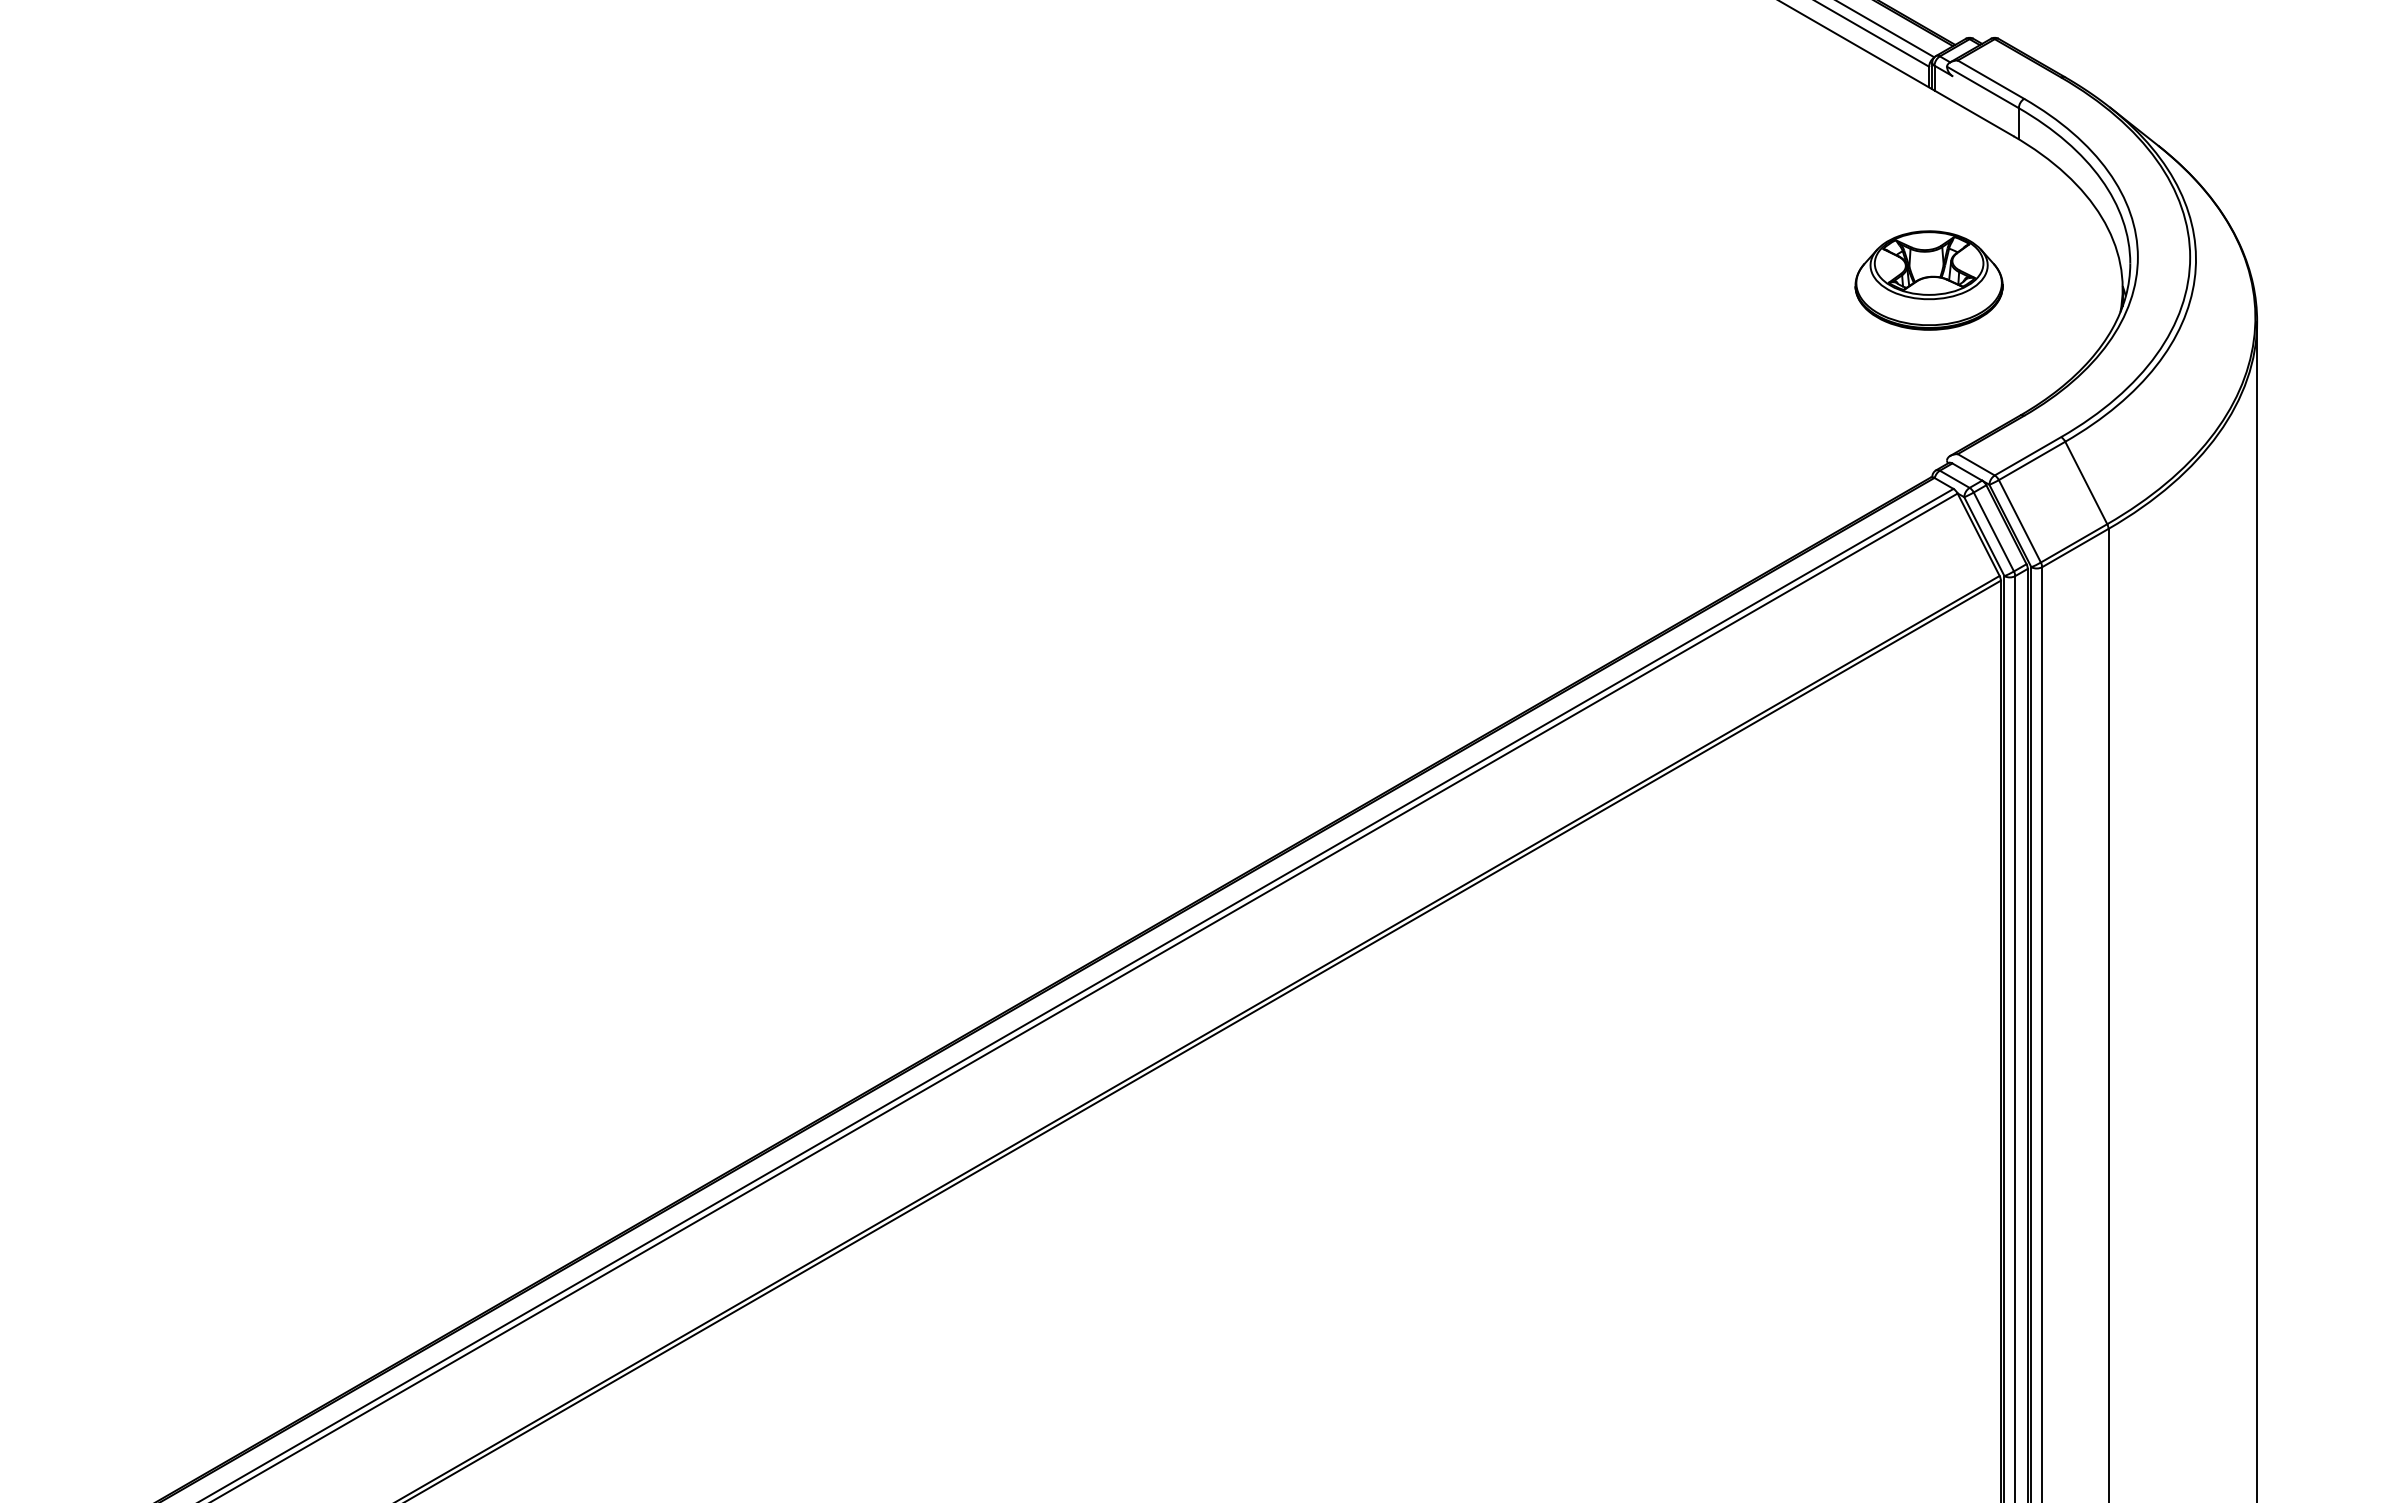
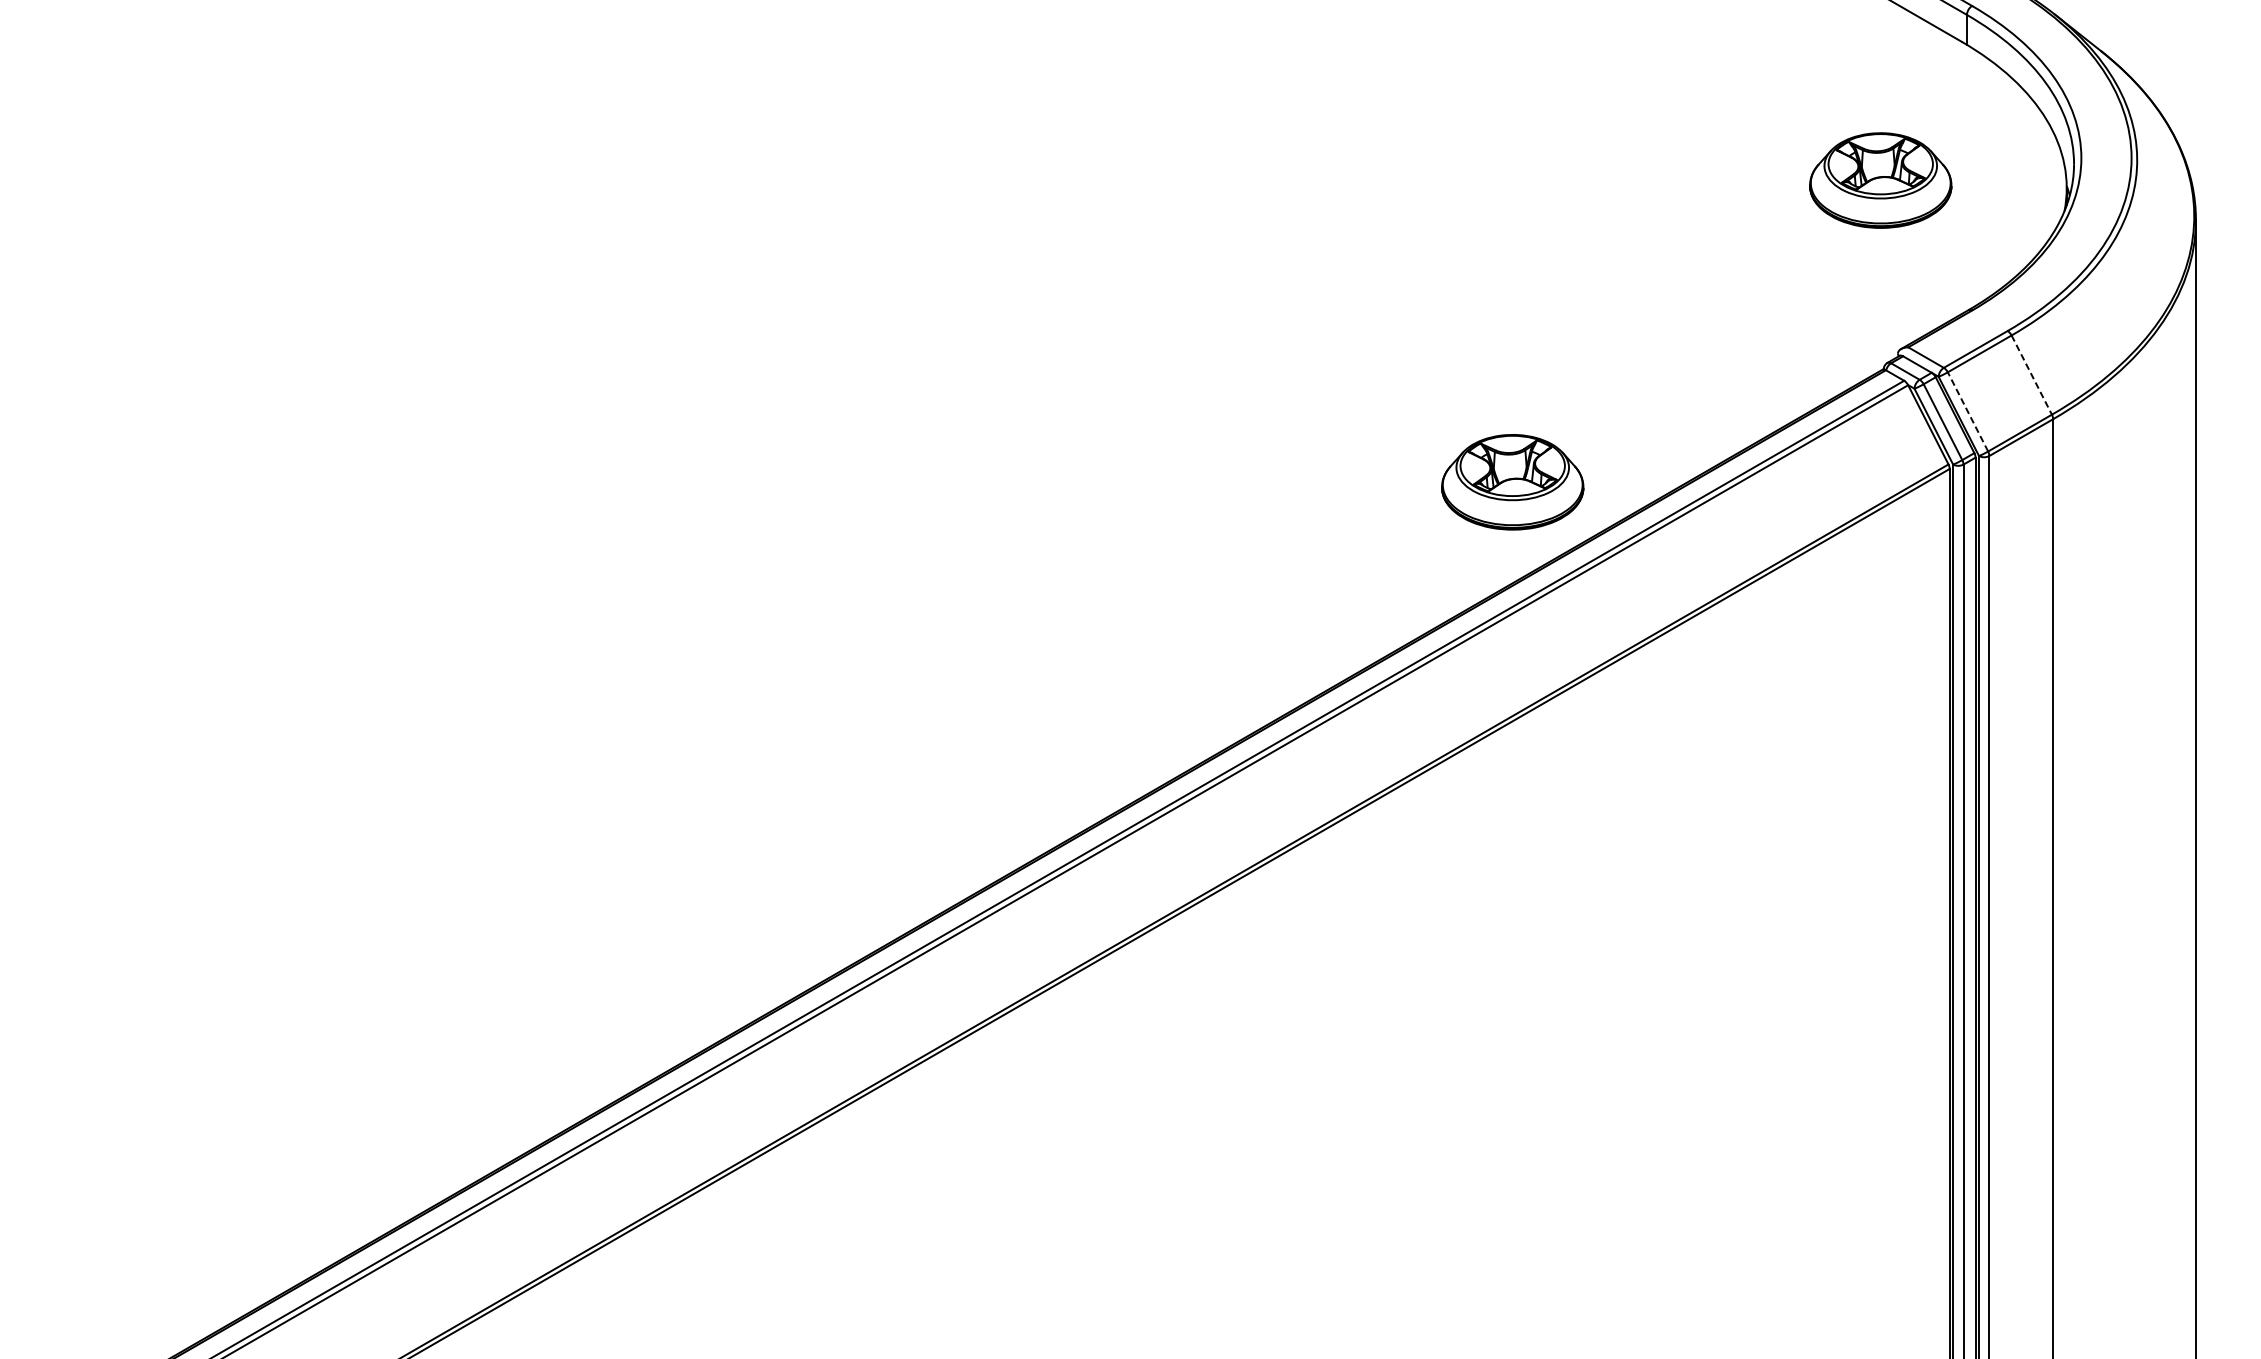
line: (2086, 483) -> (2031, 375), solid -> dashed
line: (2019, 520) -> (1967, 411), solid -> dashed
part: (1545, 594) -> (1512, 482), added

